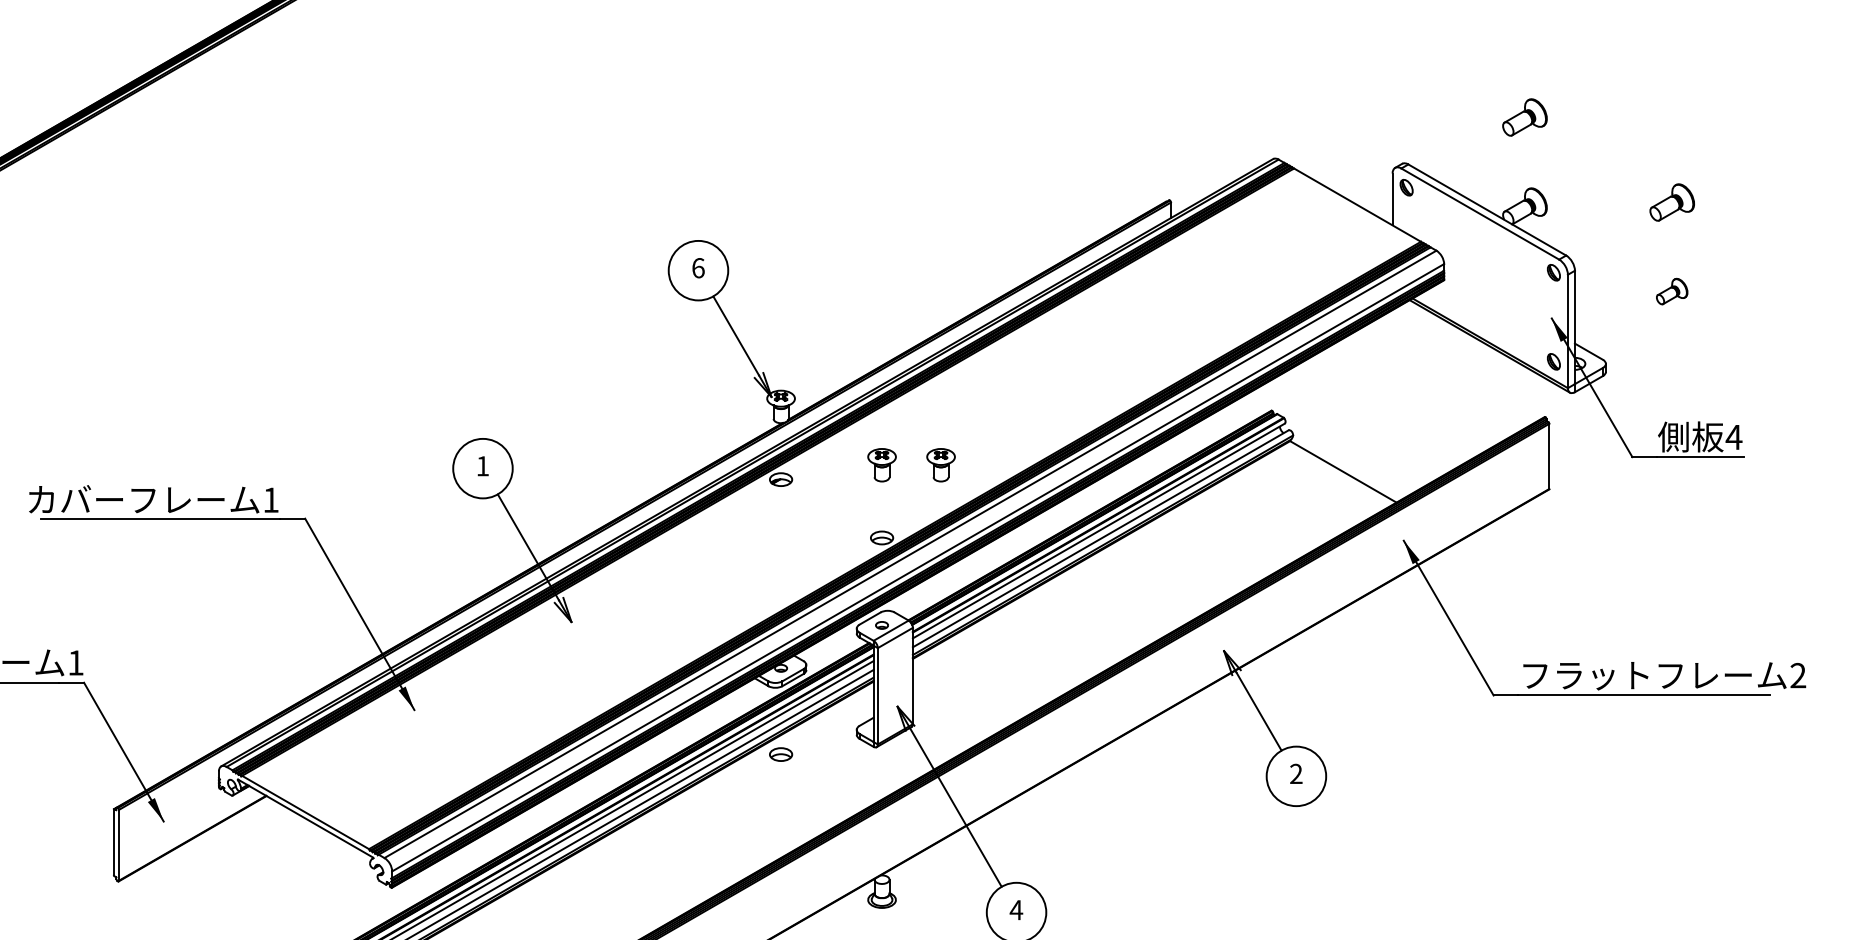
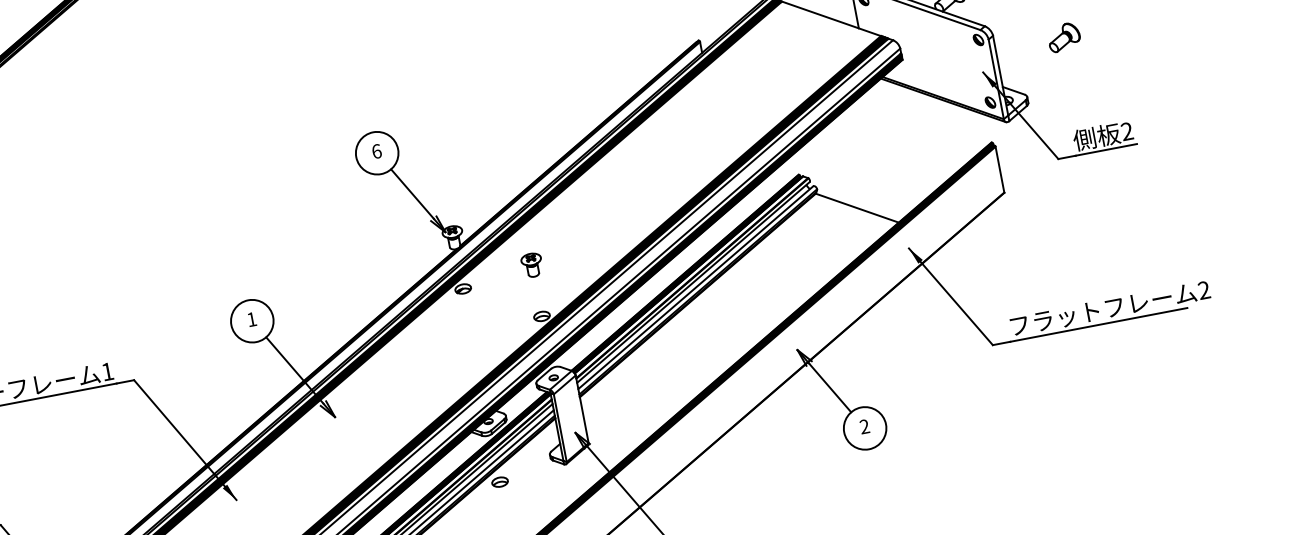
part: (1671, 291) -> (1063, 37), size x1.43
text: (1733, 436) -> (1126, 131), 4 -> 2
part: (940, 465) -> (573, 257), removed

